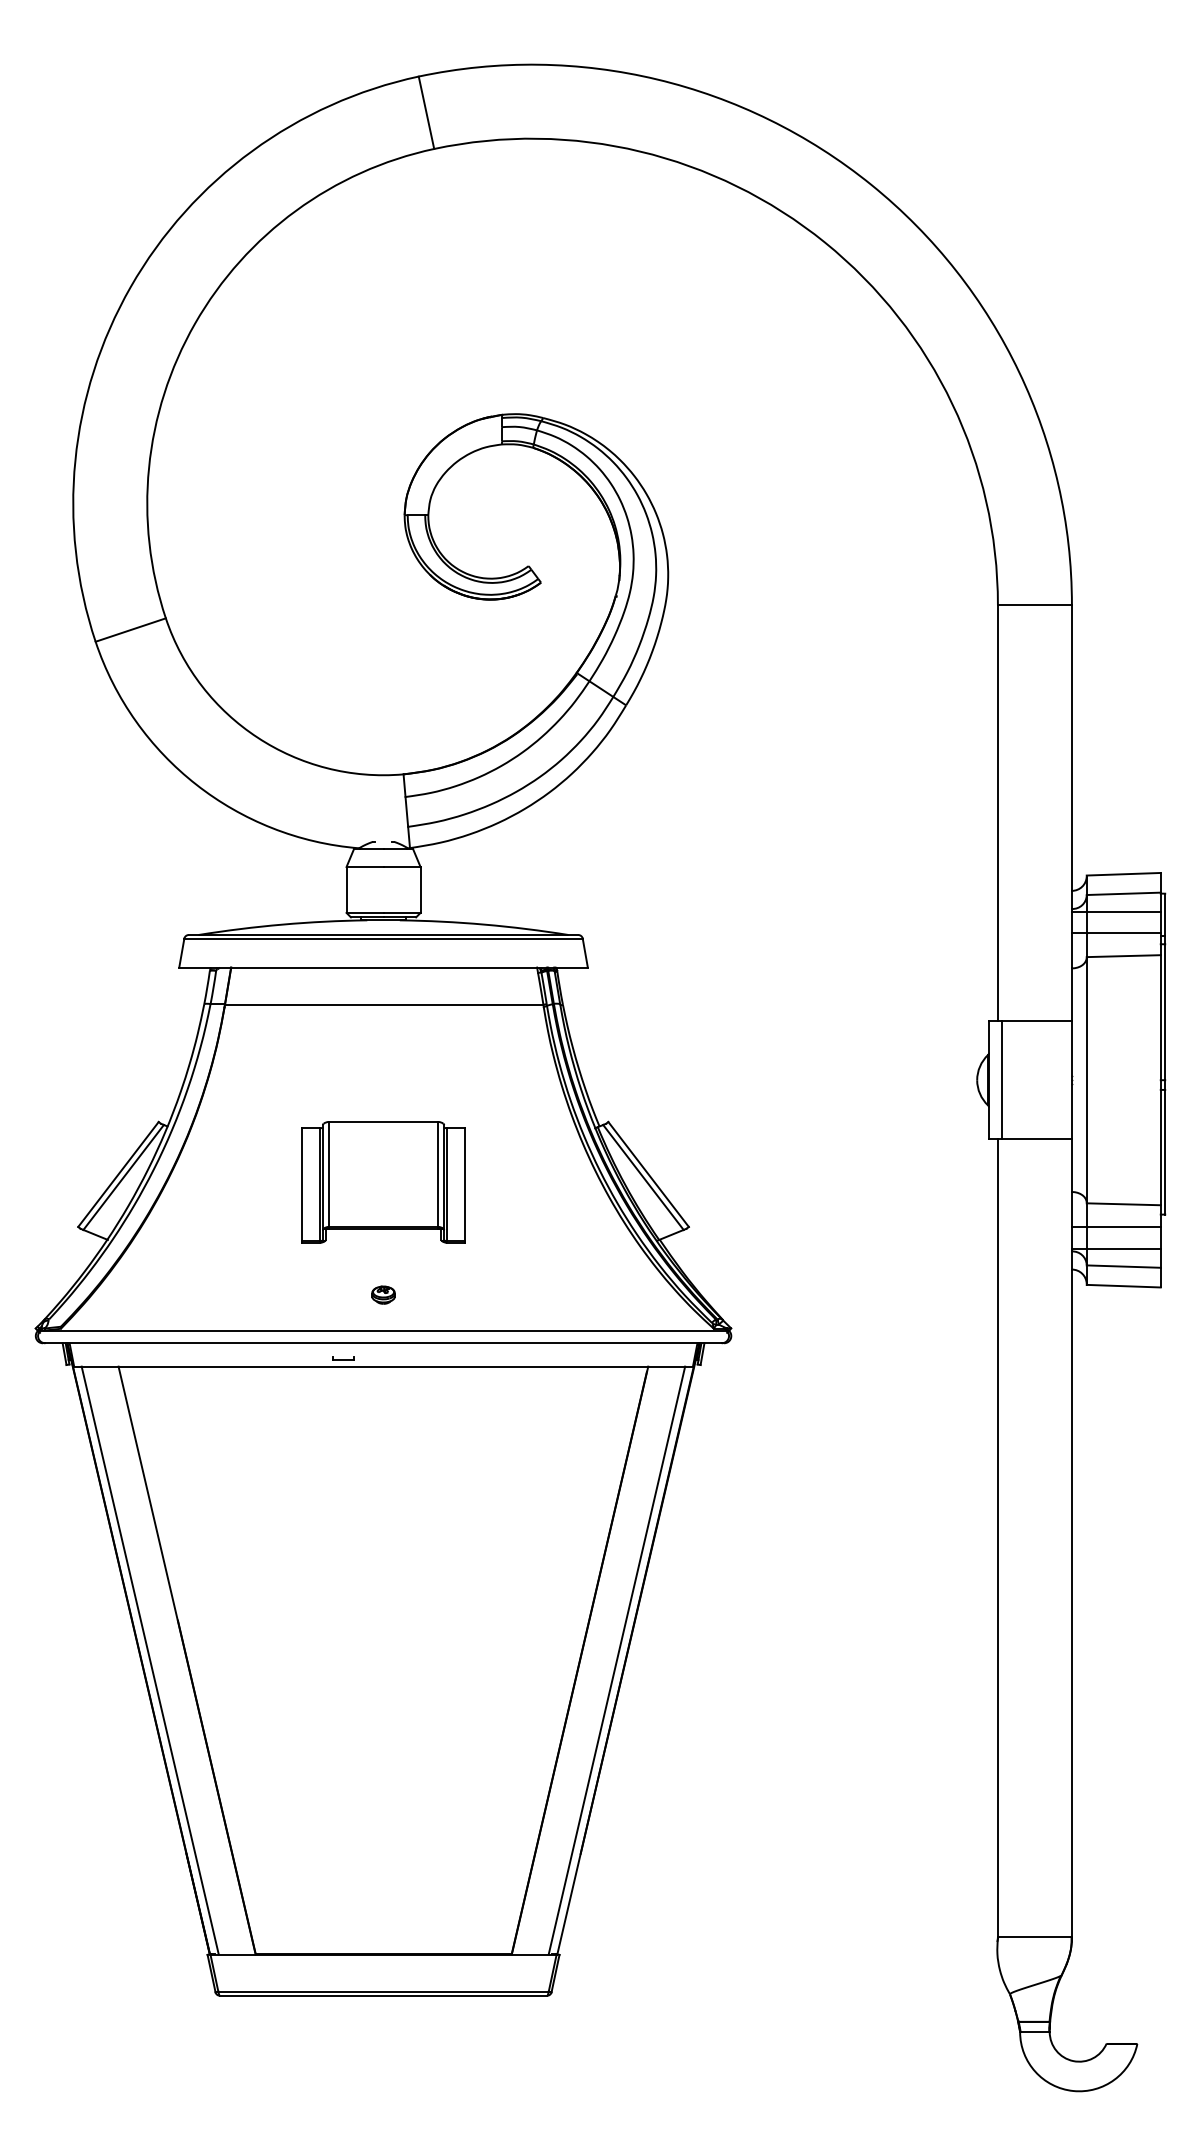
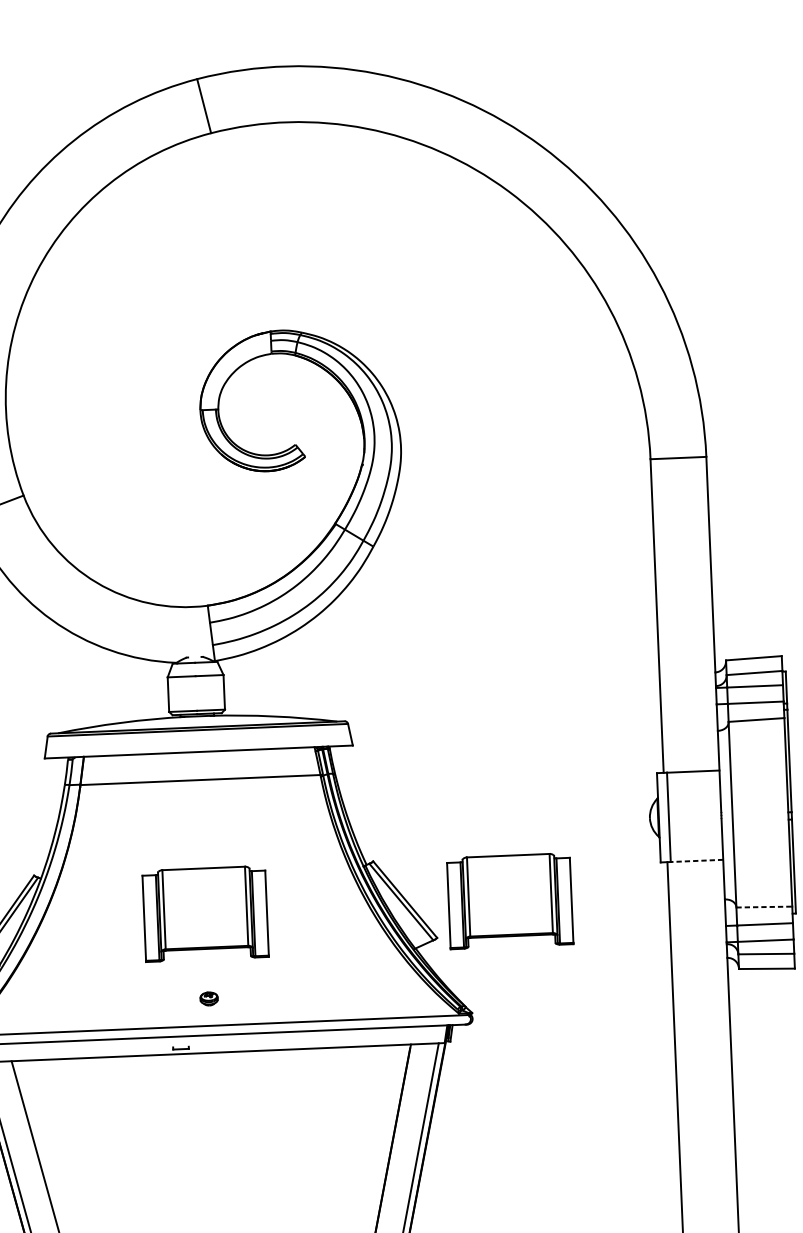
line: (1037, 1139) -> (697, 860), solid -> dashed
part: (787, 1182) -> (510, 901), added
line: (1124, 1204) -> (764, 907), solid -> dashed

